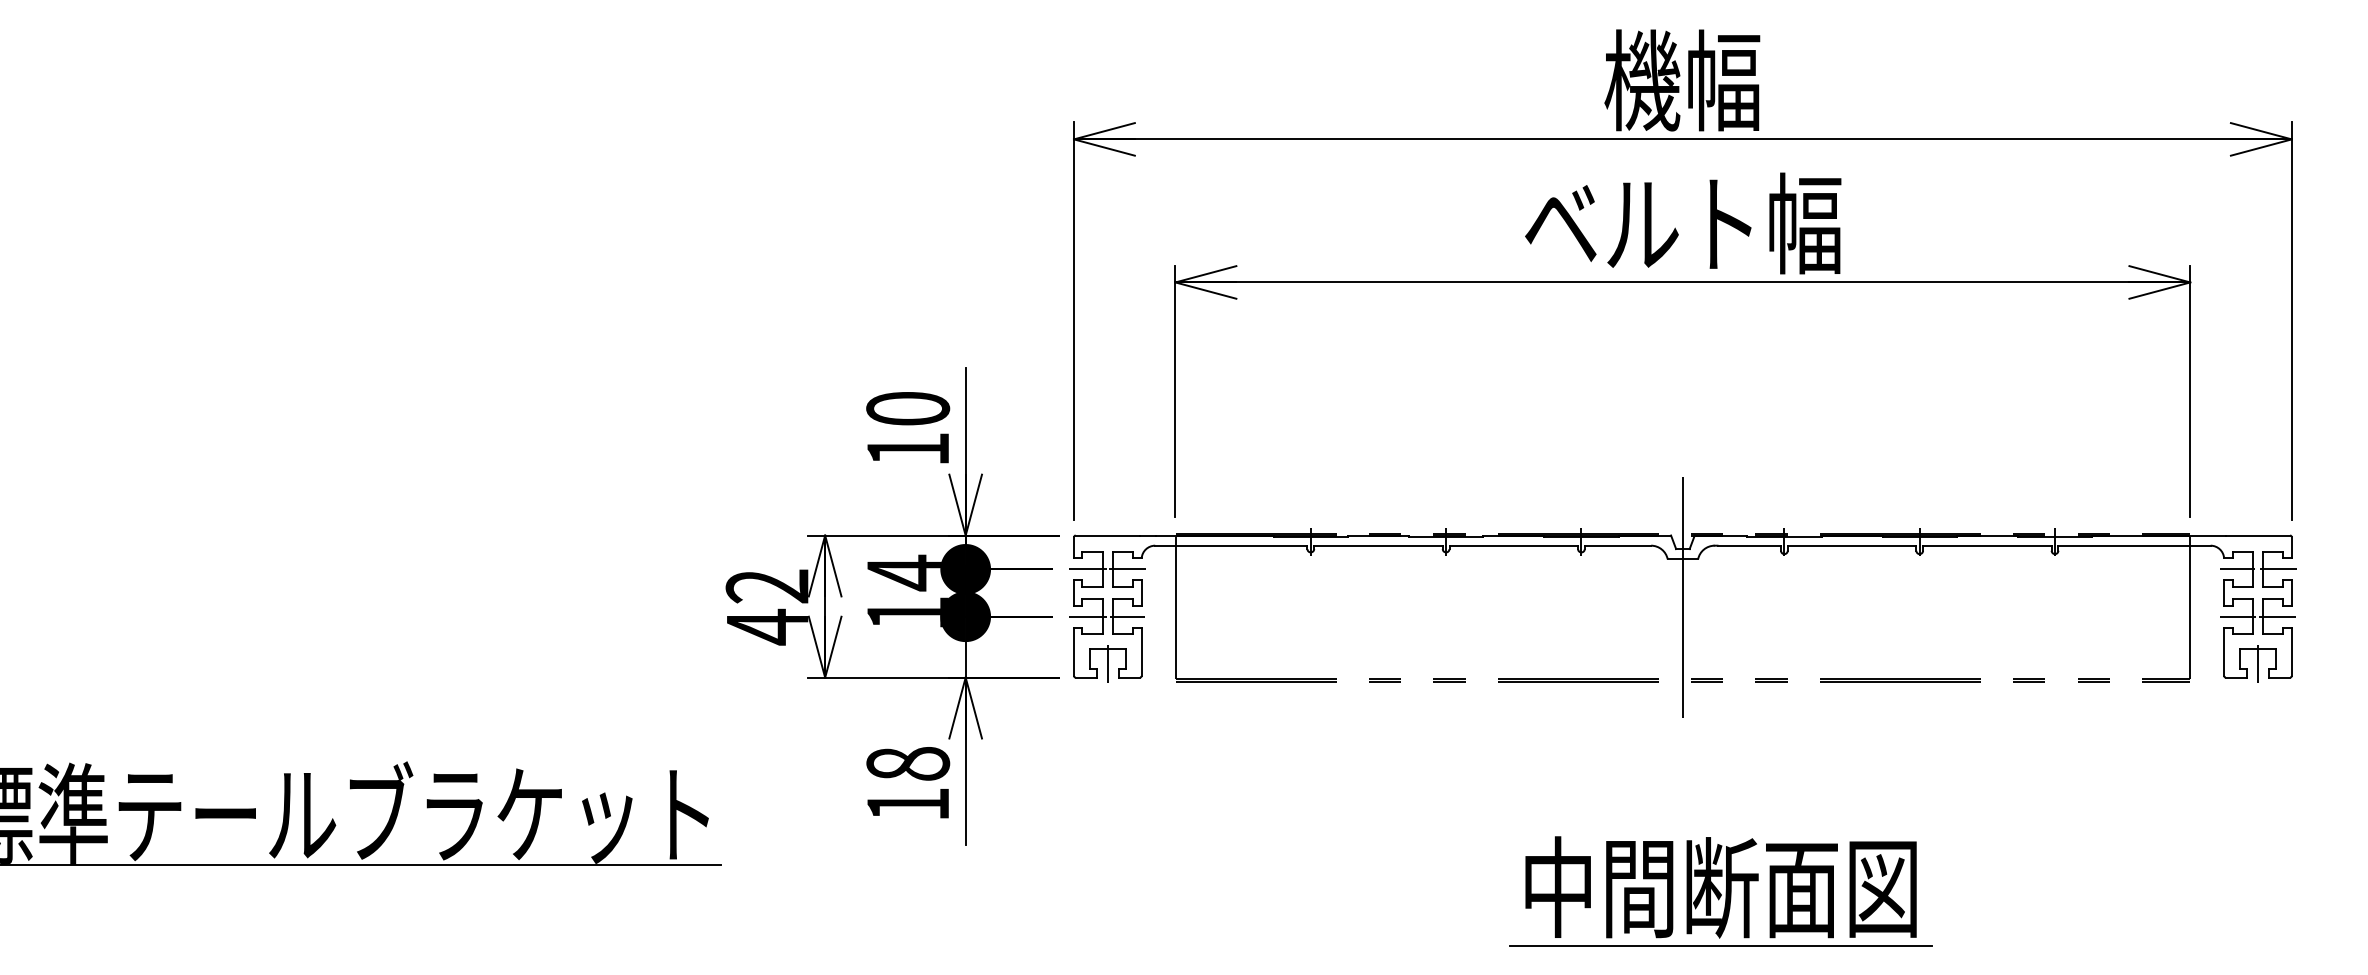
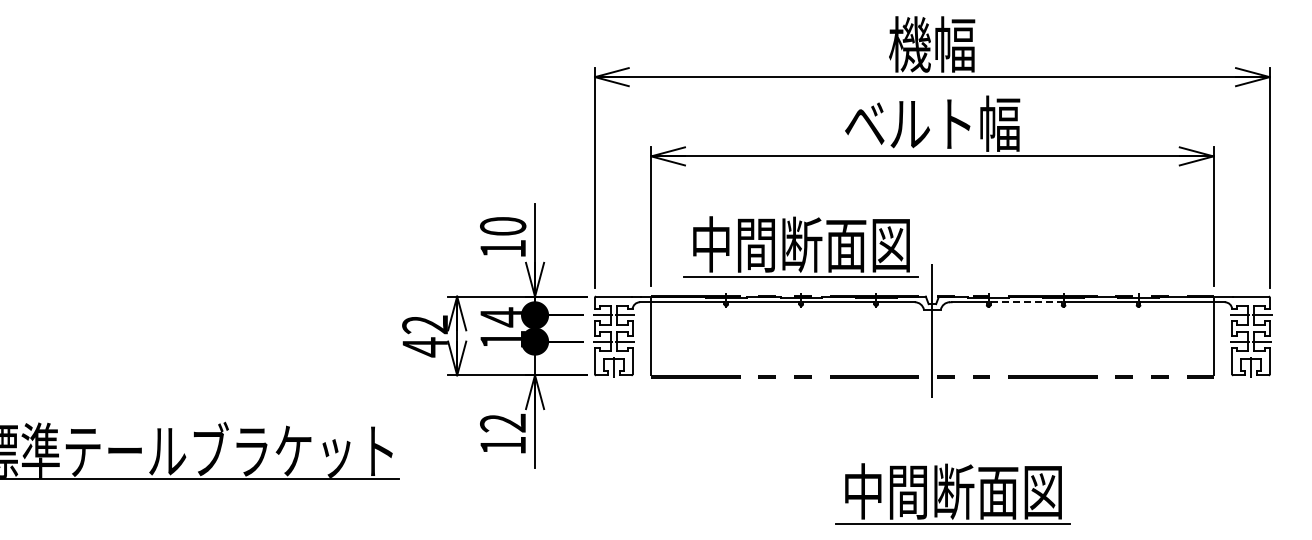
part: (1444, 445) -> (800, 246), added
line: (1852, 546) -> (1026, 302), solid -> dashed
text: (908, 762) -> (503, 422), 18 -> 12

